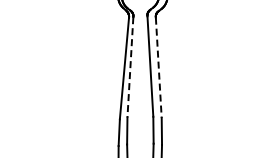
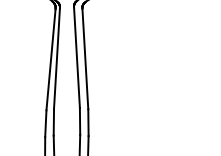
line: (130, 67) -> (57, 58), dashed -> solid
line: (158, 68) -> (85, 59), dashed -> solid

